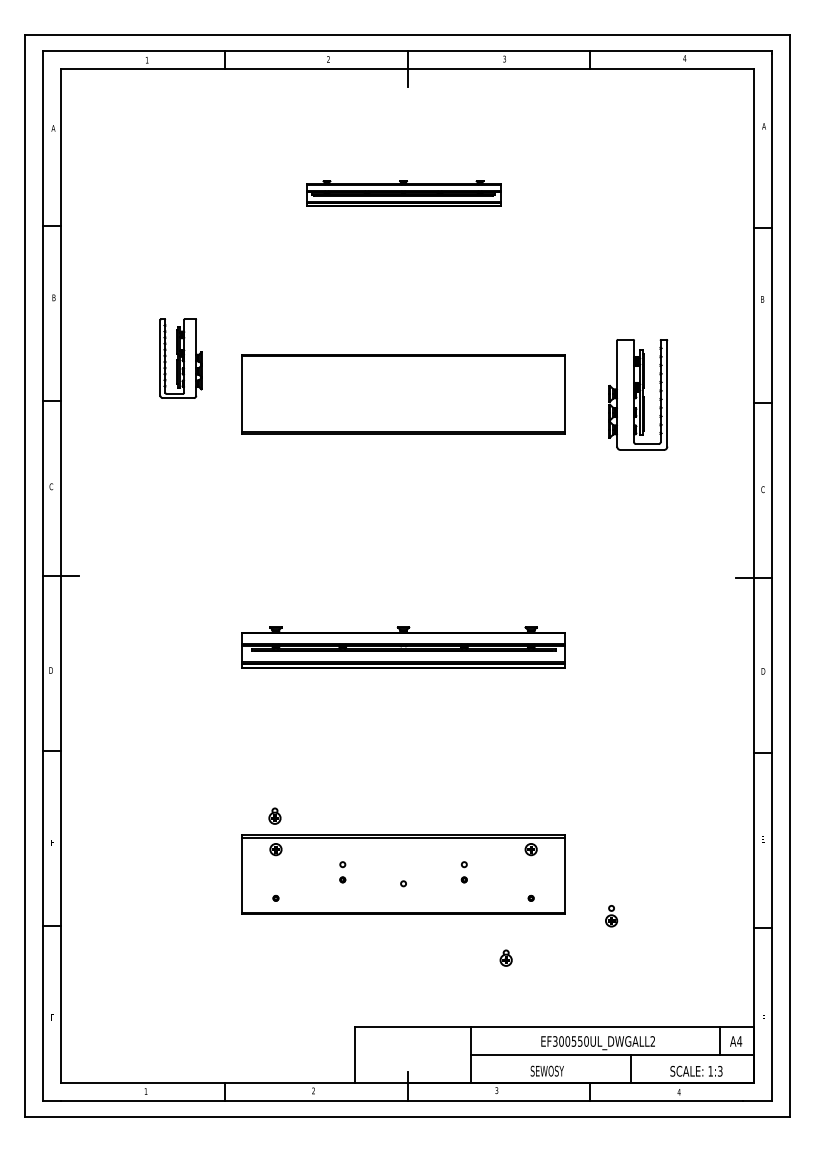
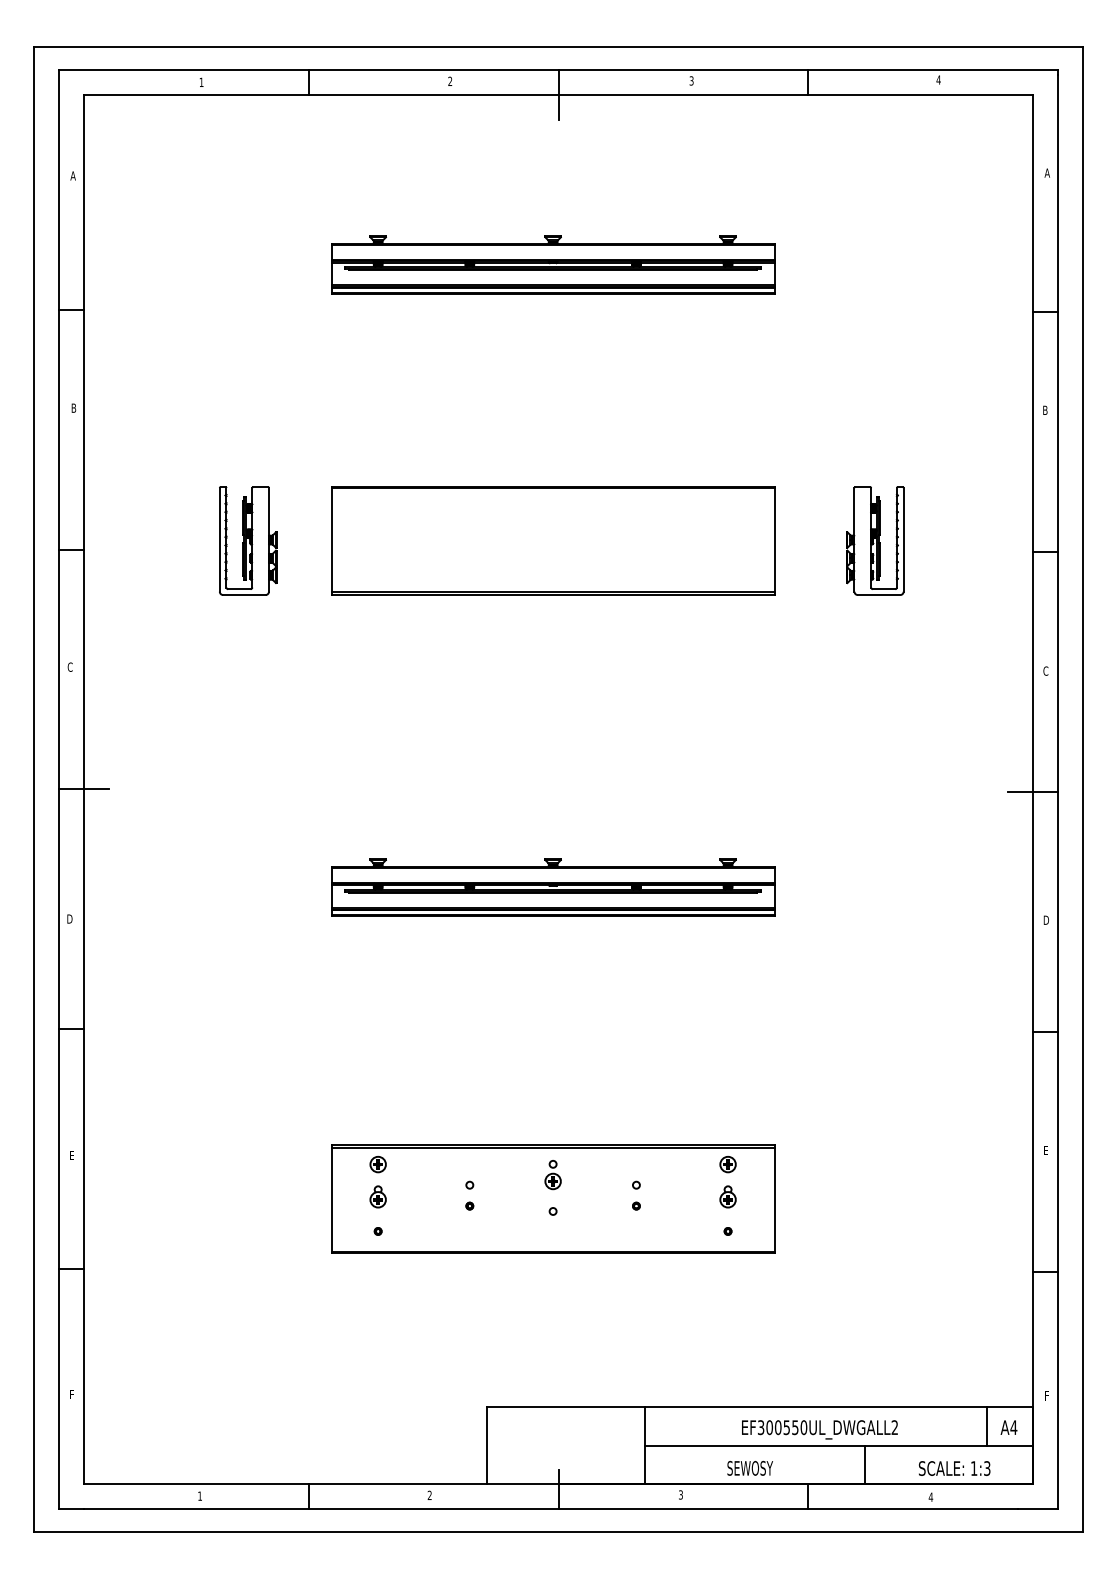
part: (403, 193) -> (553, 265), size x1.67
part: (180, 358) -> (247, 540), moved
part: (638, 394) -> (875, 540), size x0.71
part: (274, 815) -> (377, 1195), moved
part: (611, 916) -> (553, 1175), moved
part: (505, 957) -> (727, 1195), moved

